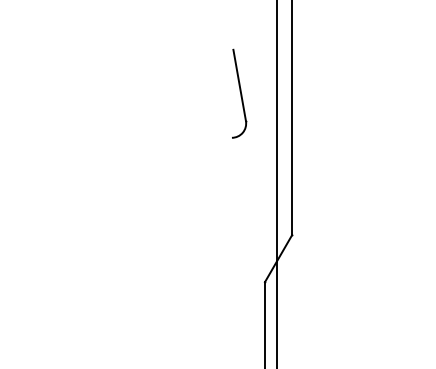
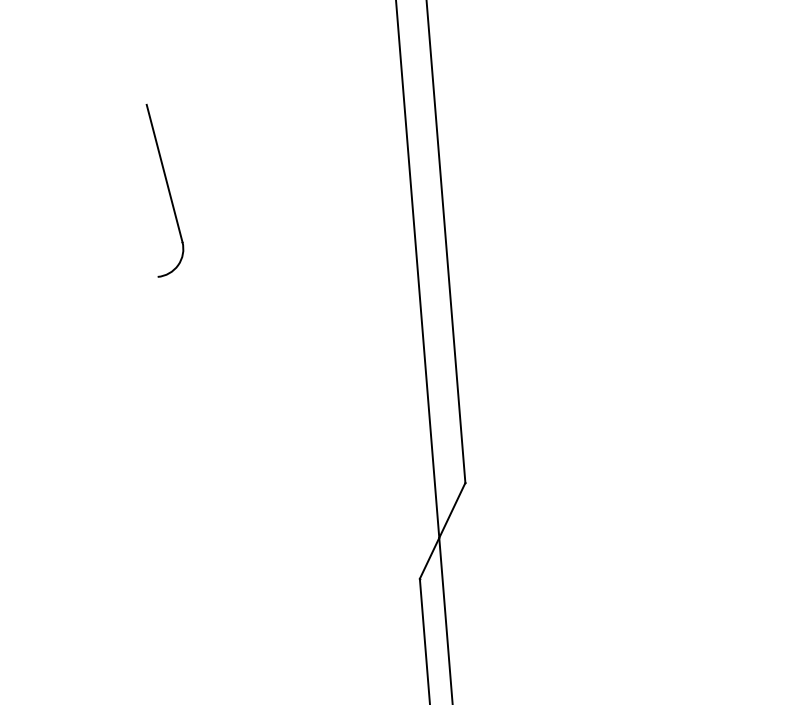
part: (239, 93) -> (165, 189), moved

